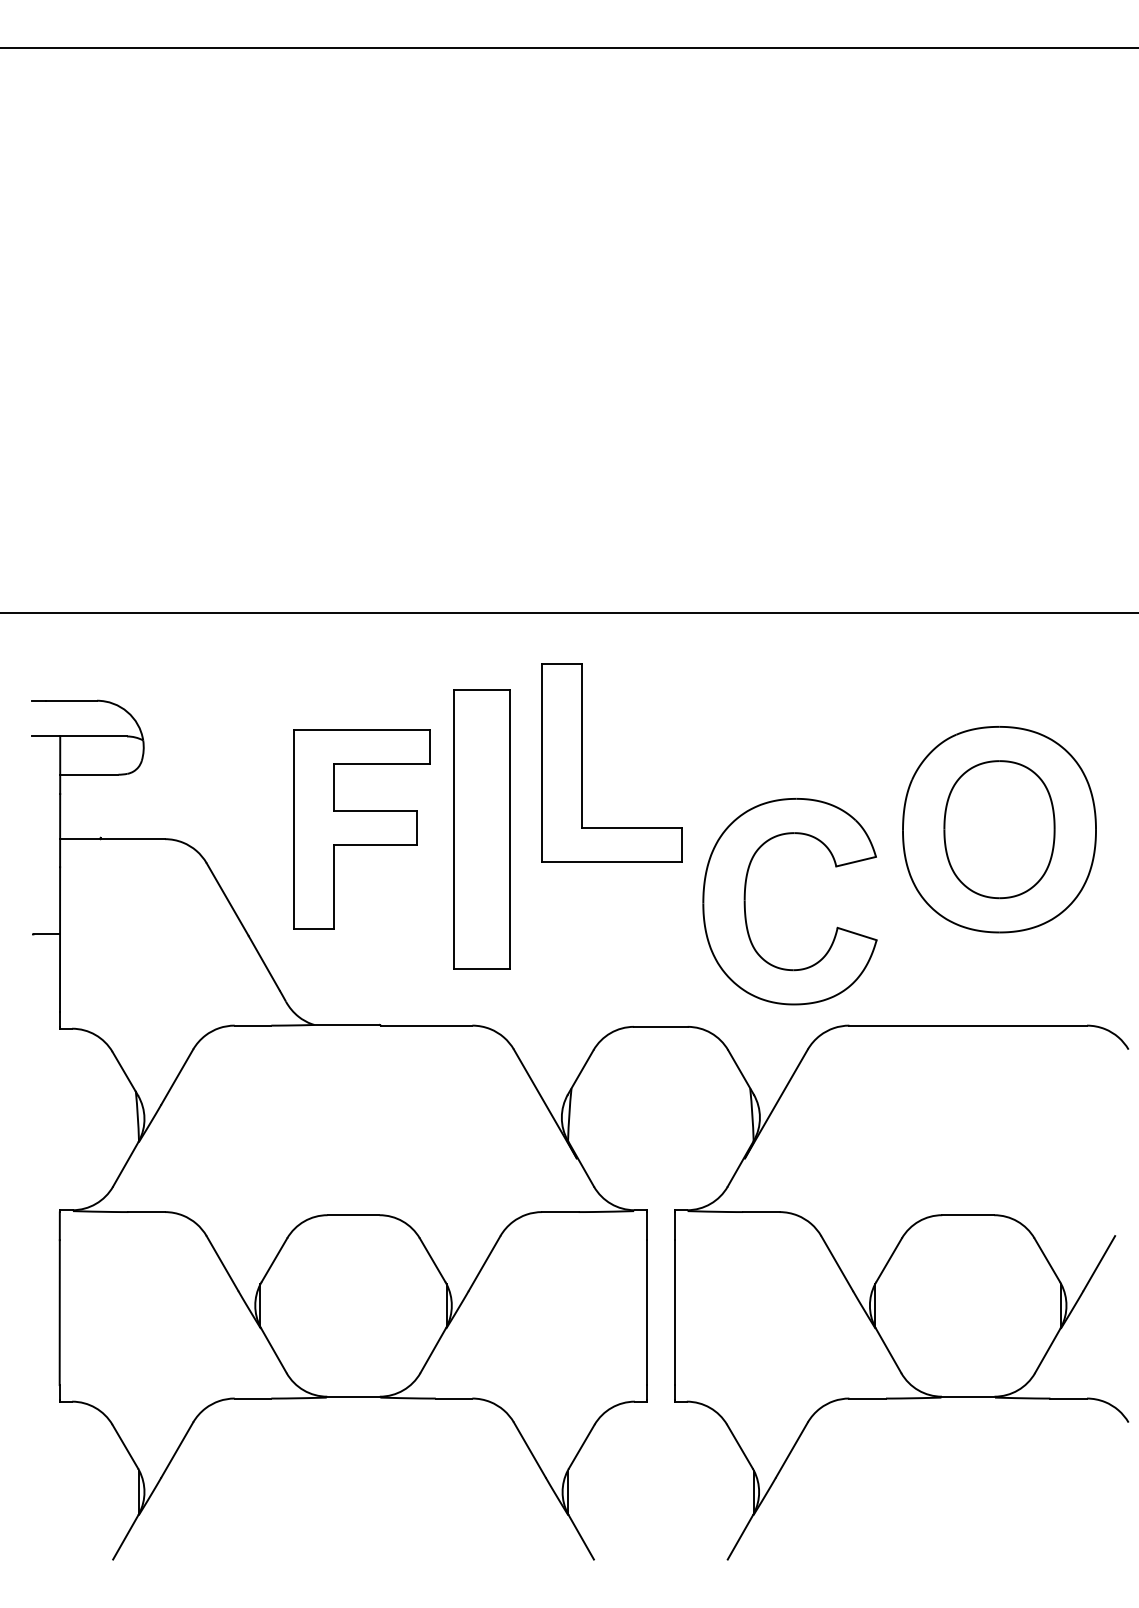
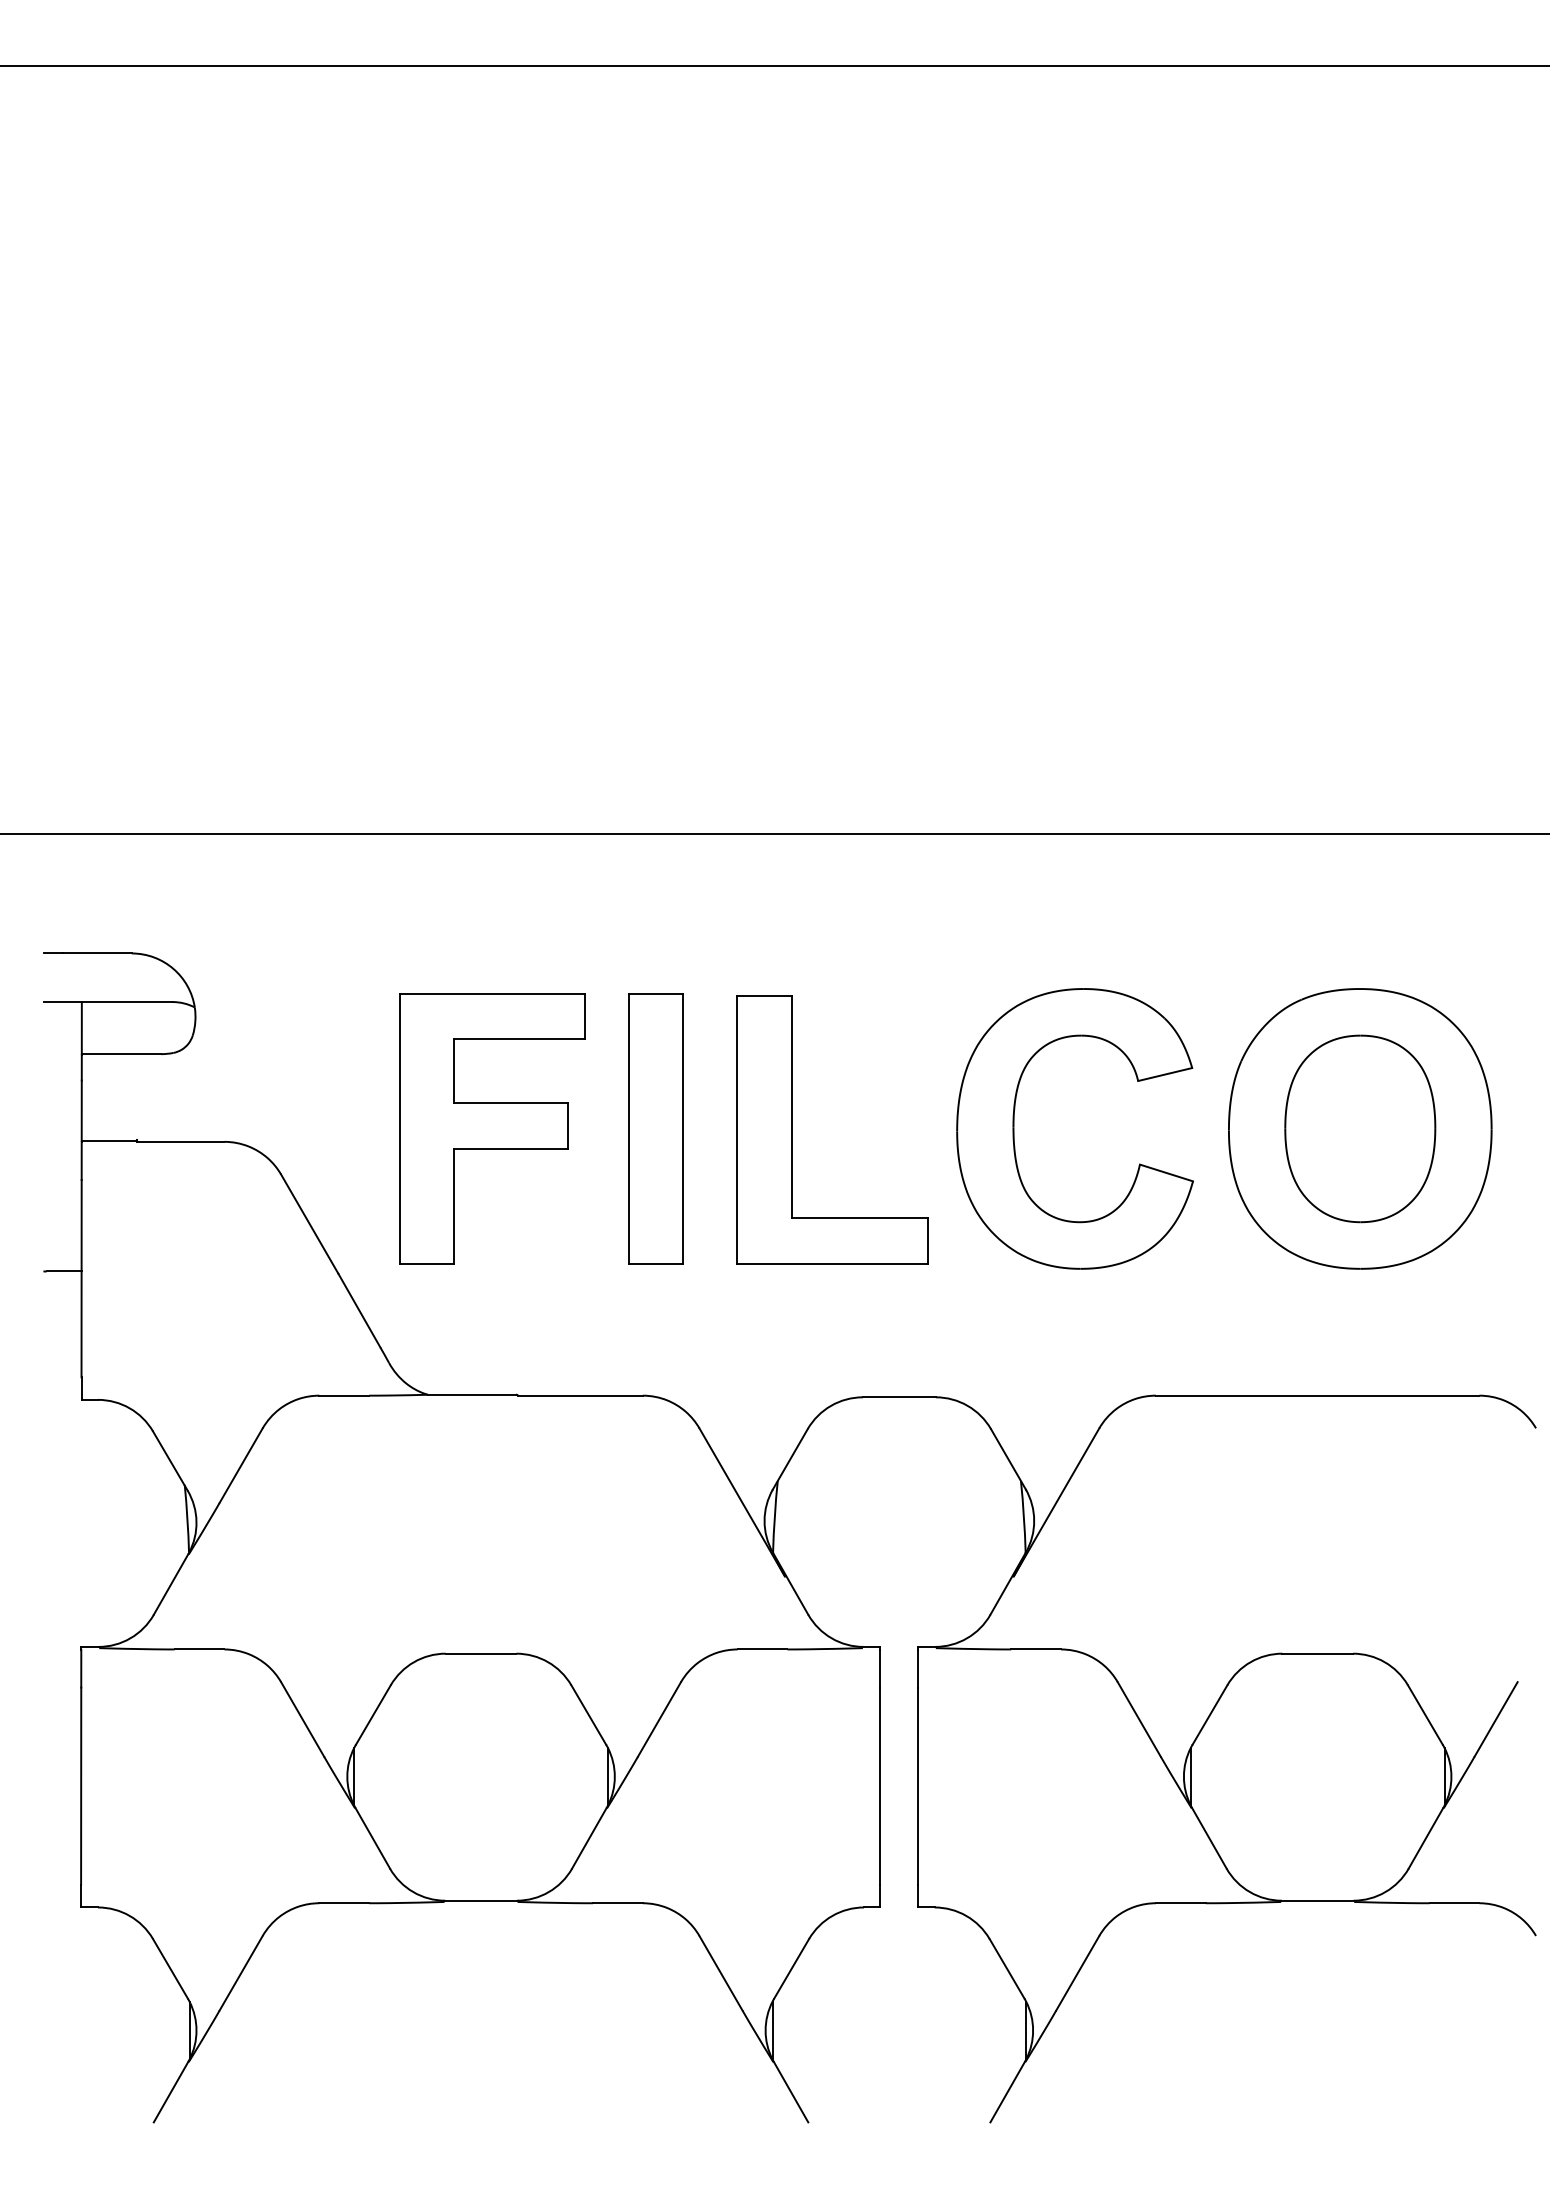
part: (582, 762) -> (792, 1129), moved
part: (481, 829) -> (655, 1128), size x0.71
part: (745, 901) -> (1014, 1128), moved

